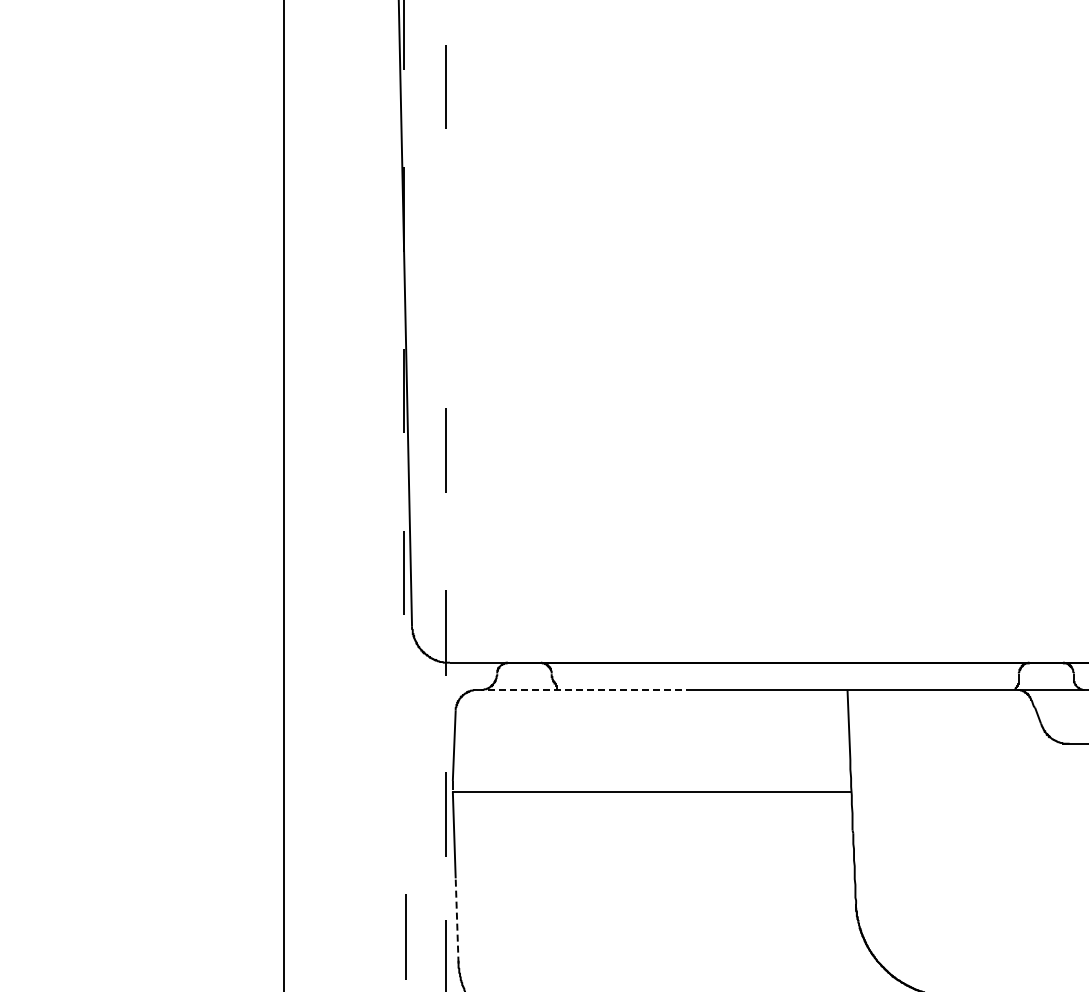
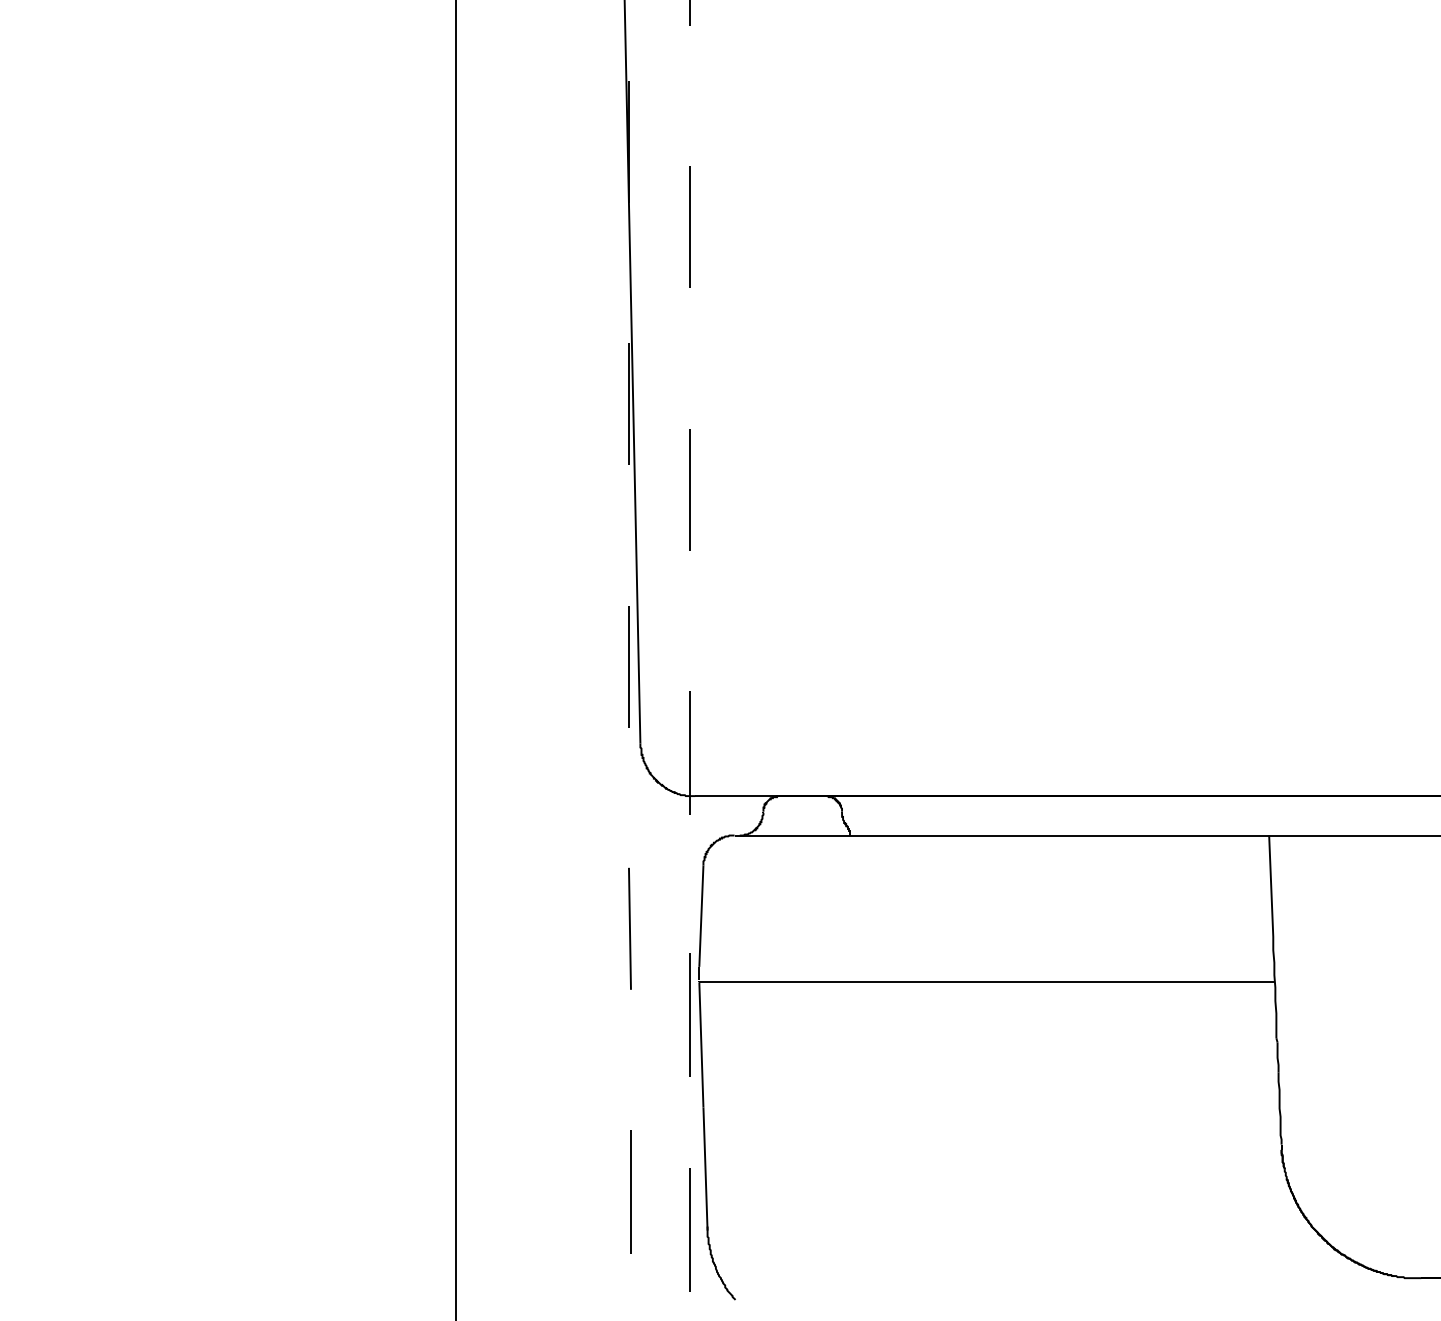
line: (445, 268) -> (688, 226), added
line: (585, 689) -> (890, 834), dashed -> solid
line: (404, 754) -> (629, 928), added
line: (457, 920) -> (706, 1168), dashed -> solid

